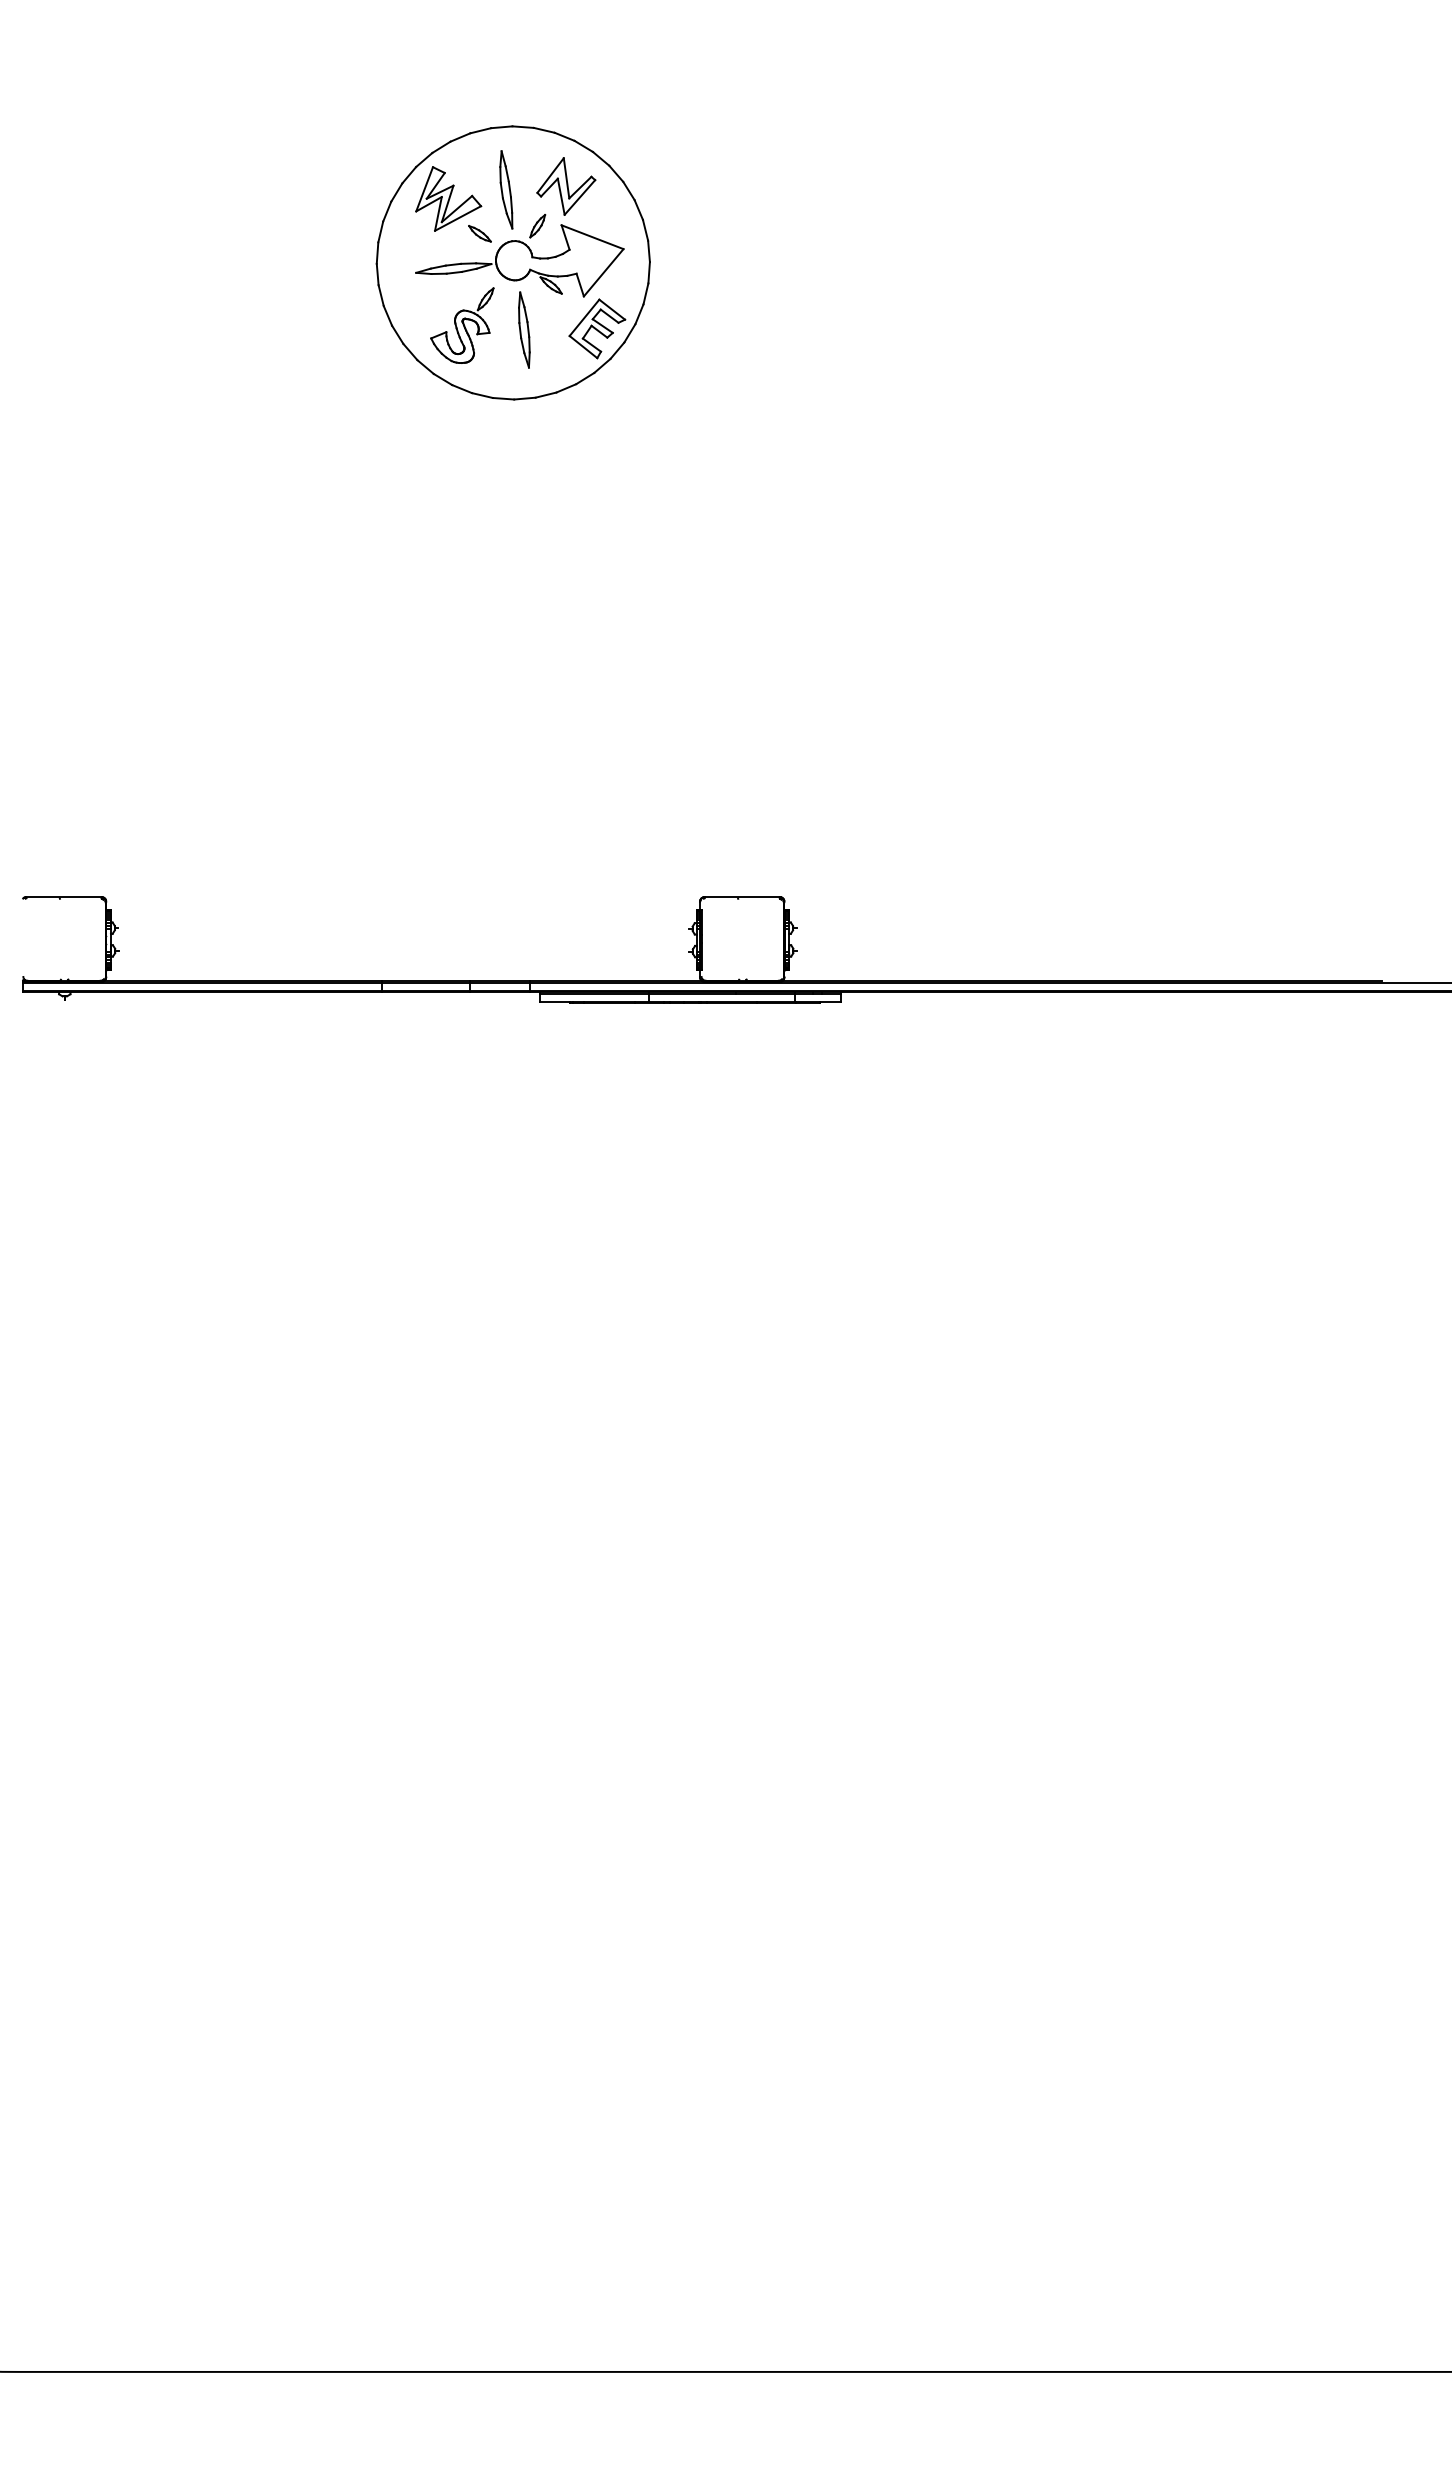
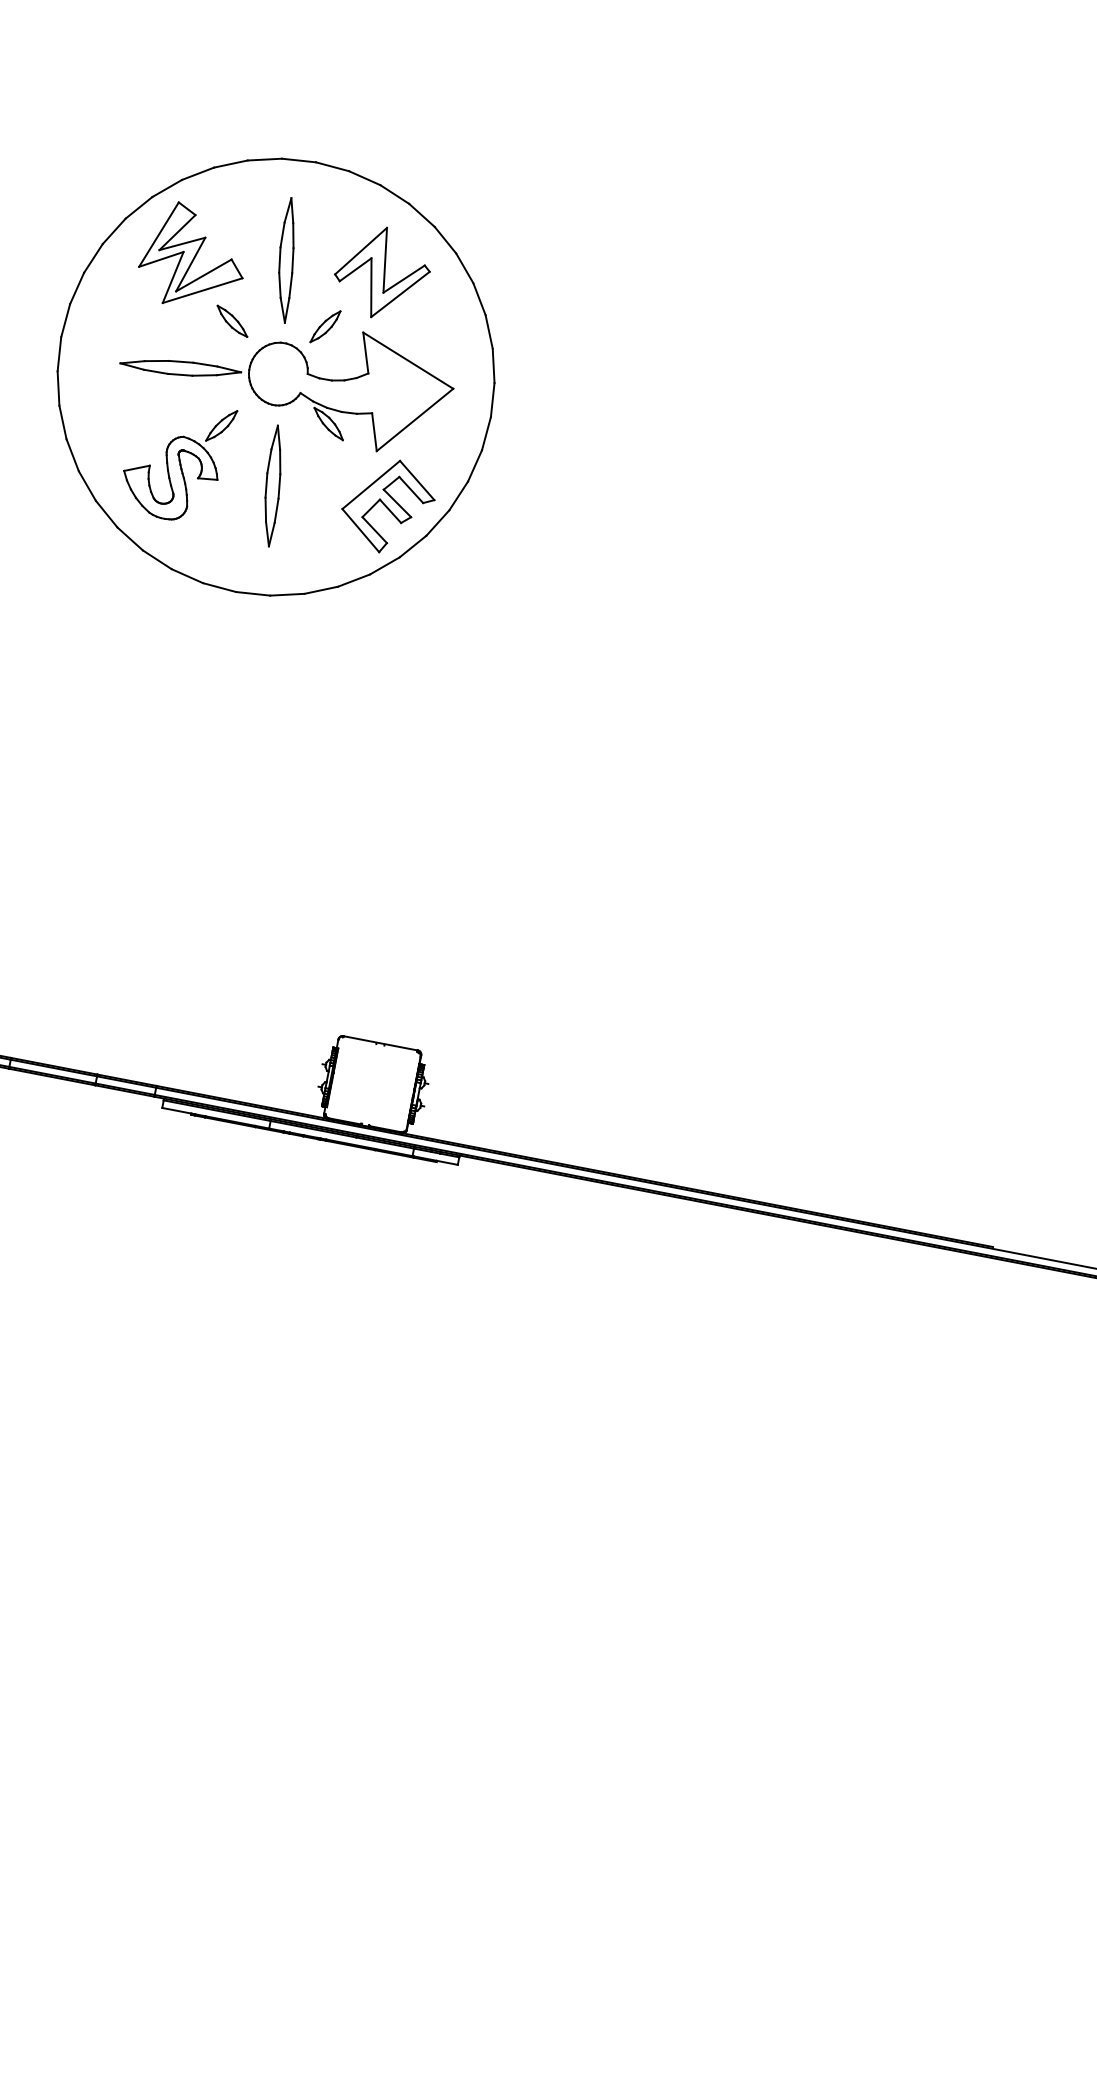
part: (512, 262) -> (275, 376), size x1.6

